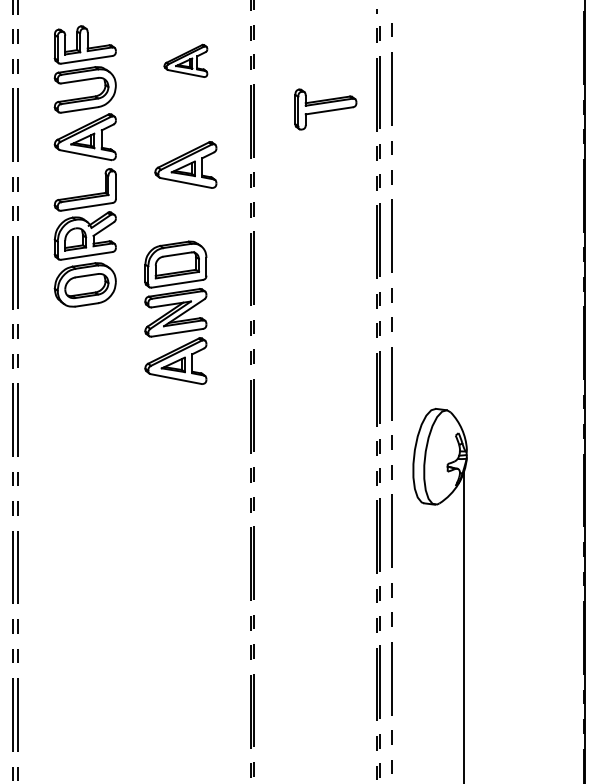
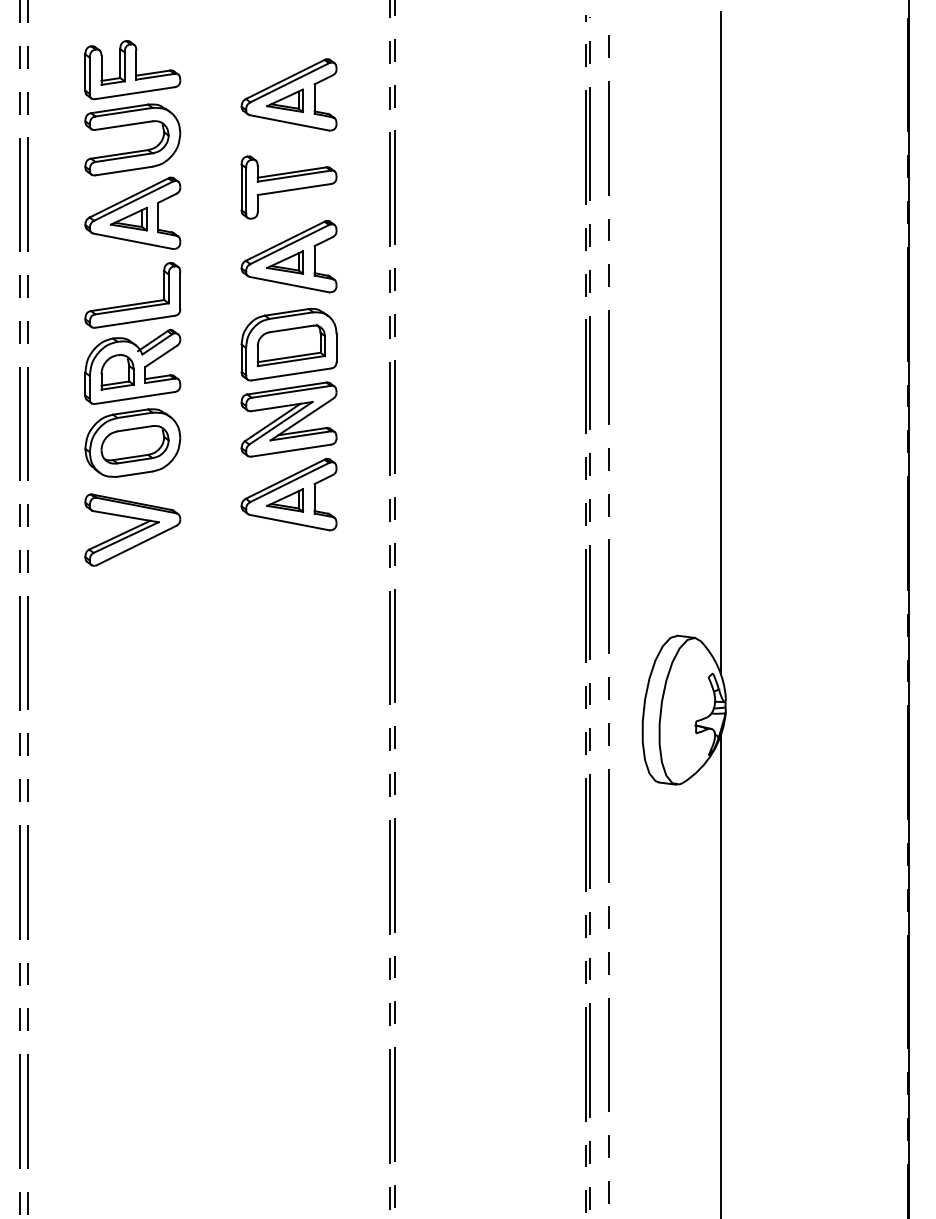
part: (185, 60) -> (288, 94), size x1.43
part: (325, 109) -> (288, 187), moved
line: (463, 220) -> (720, 342), added
part: (175, 312) -> (288, 419), moved
part: (84, 340) -> (131, 529), added

